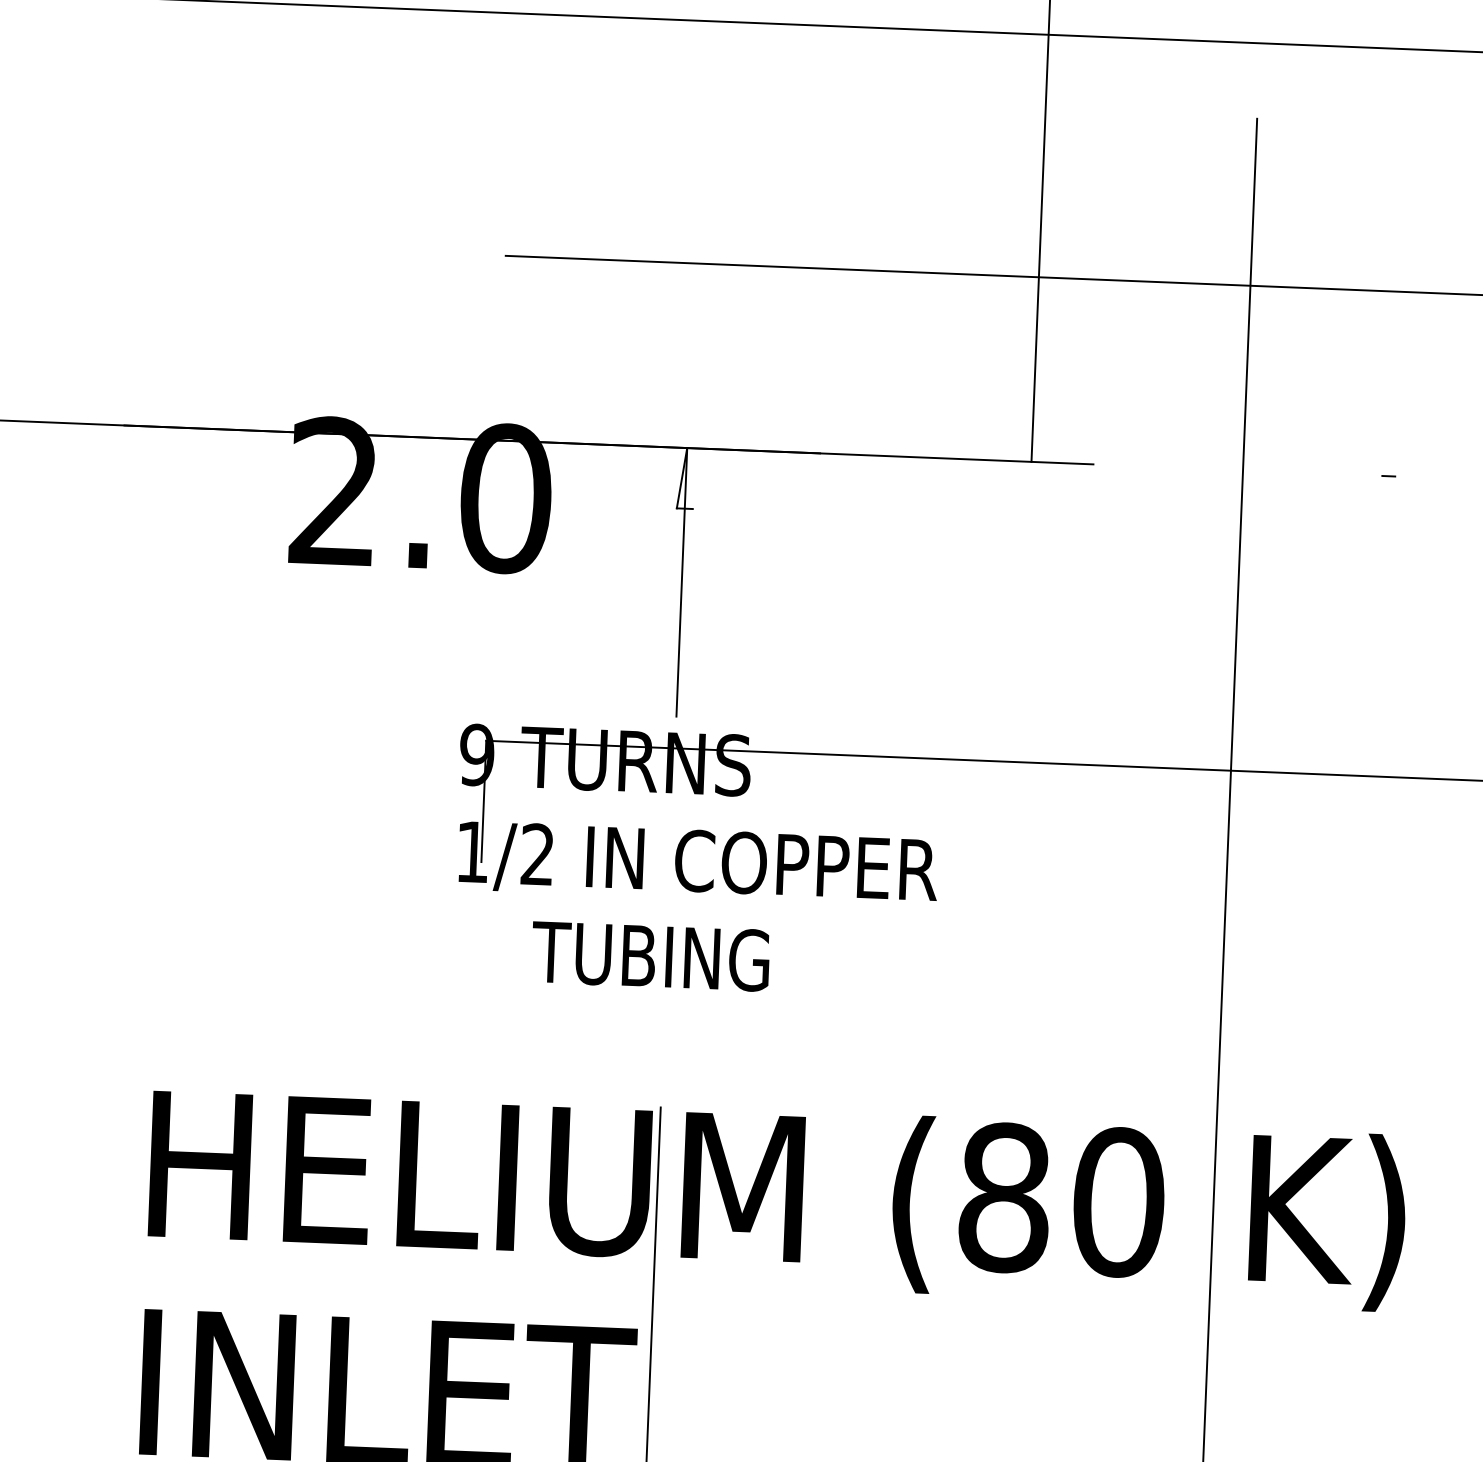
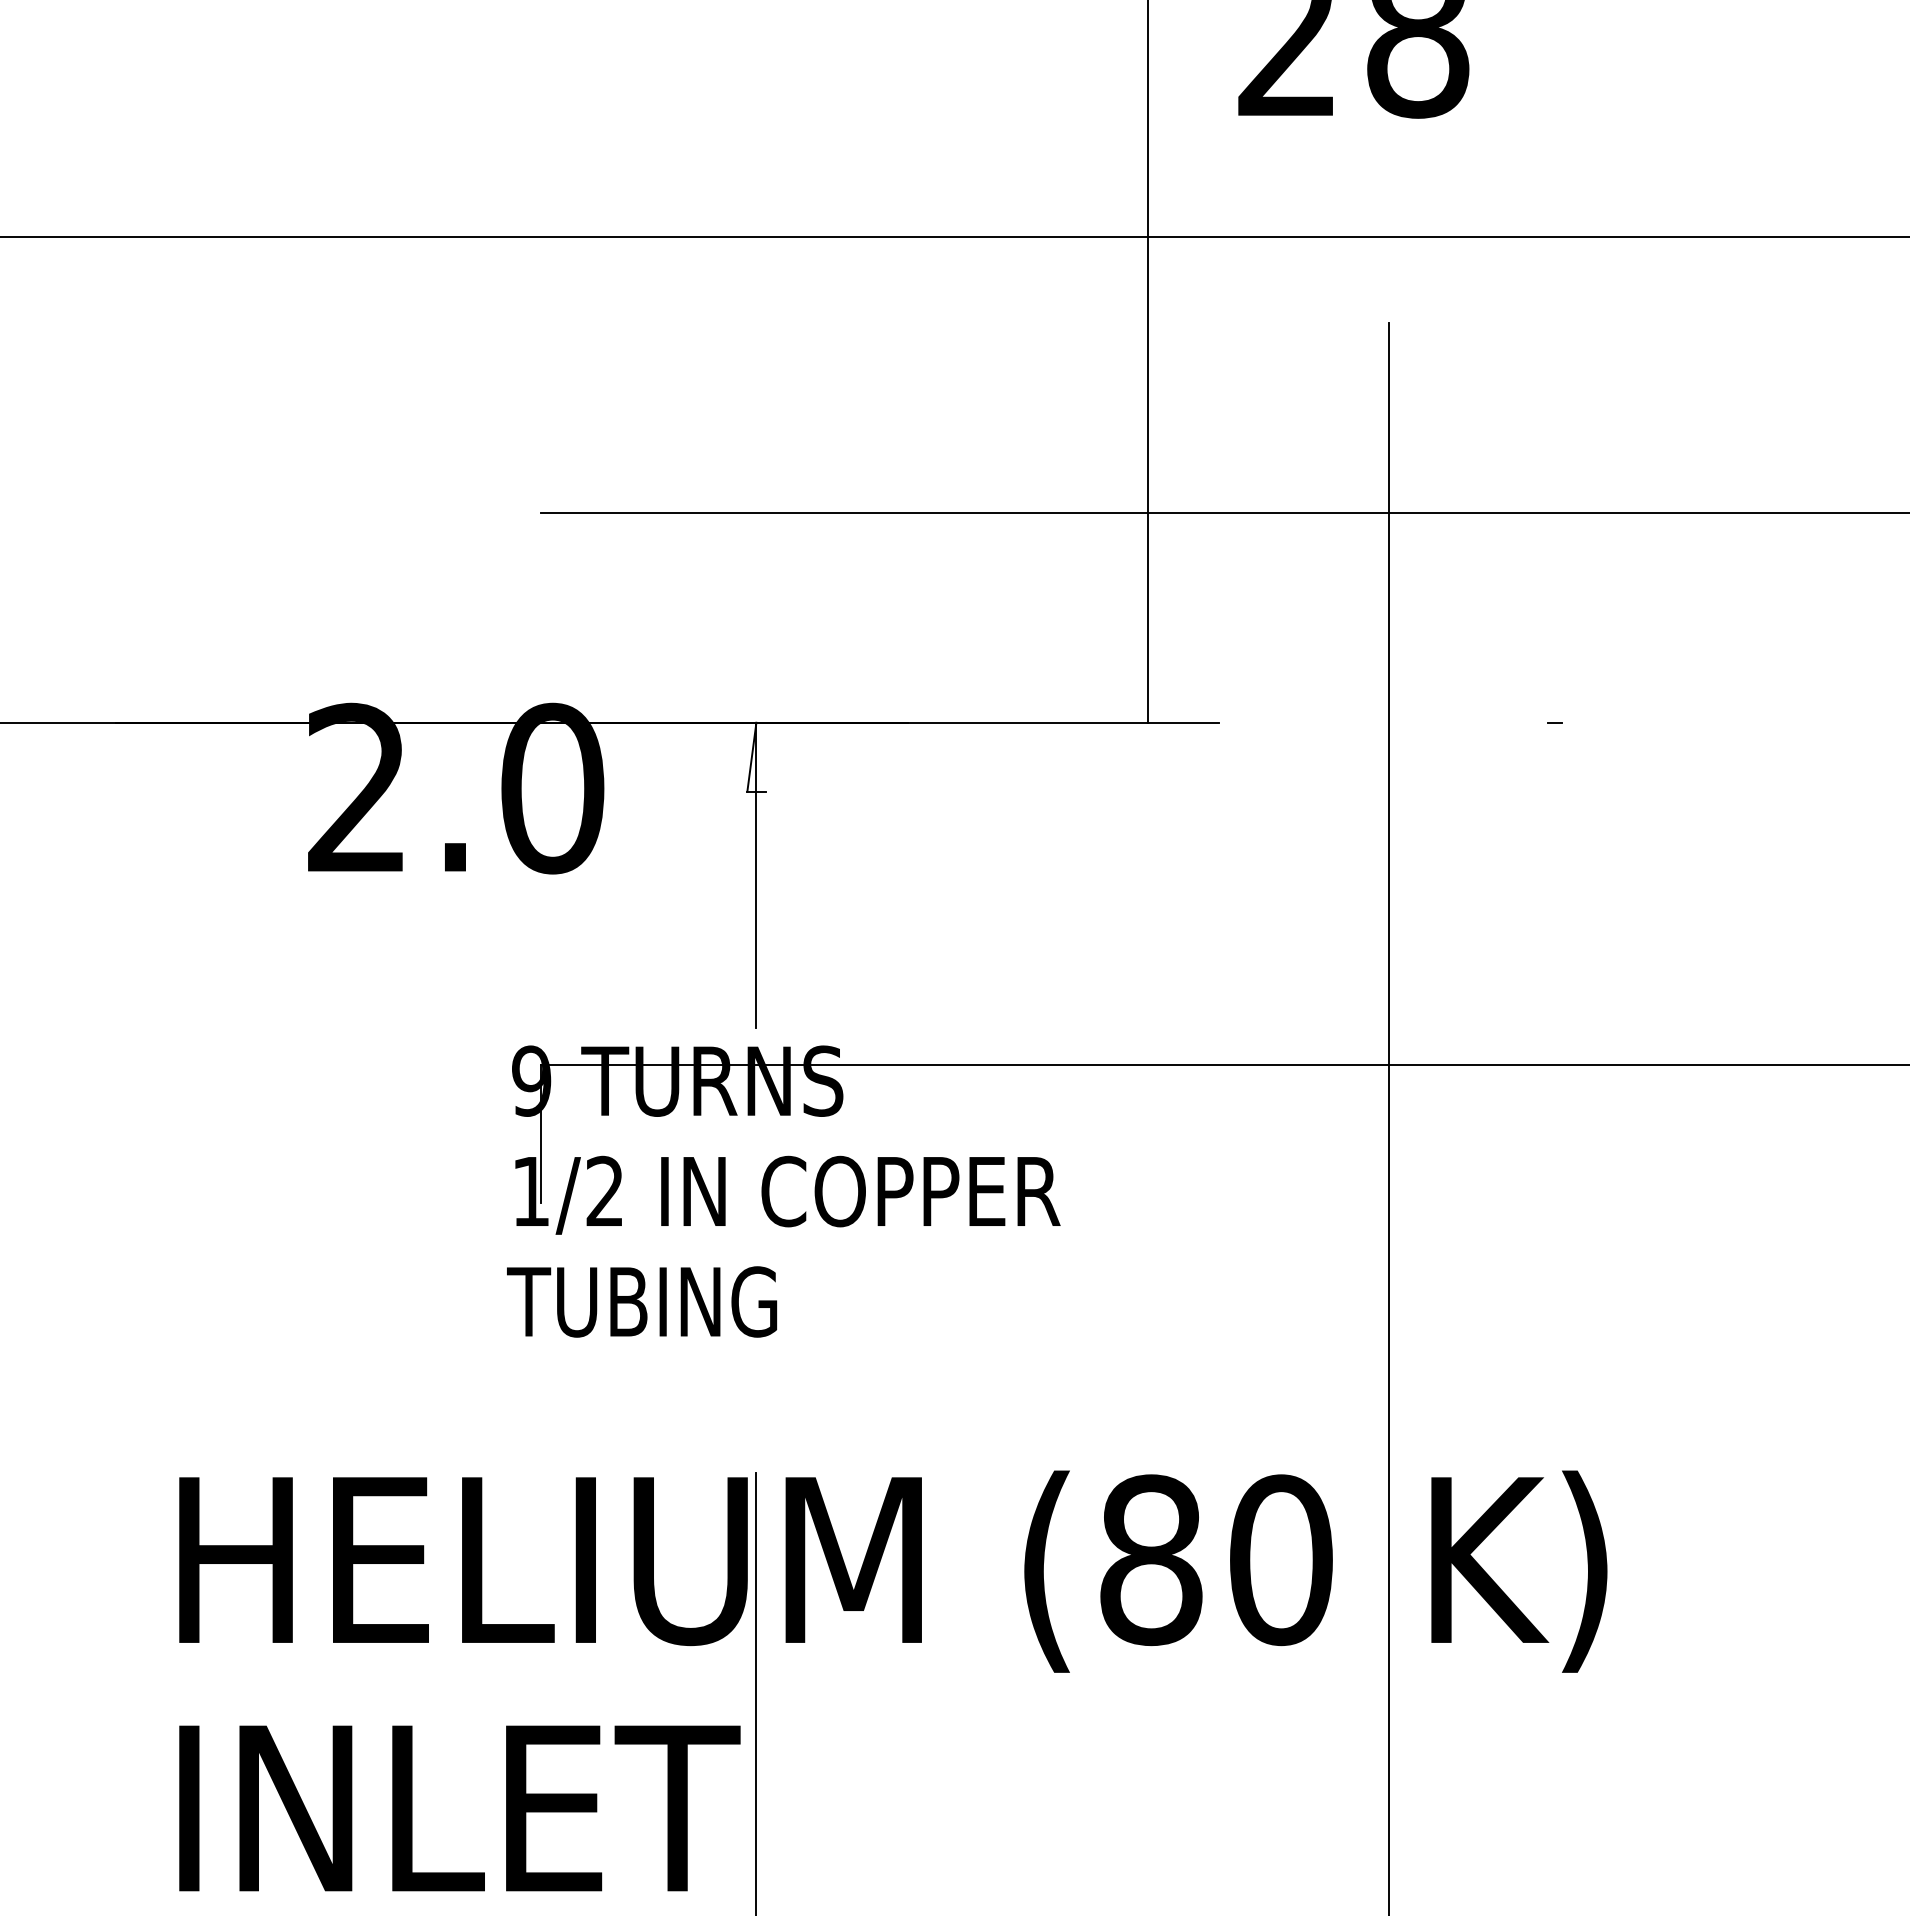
text: (651, 955) -> (642, 1301), moved

